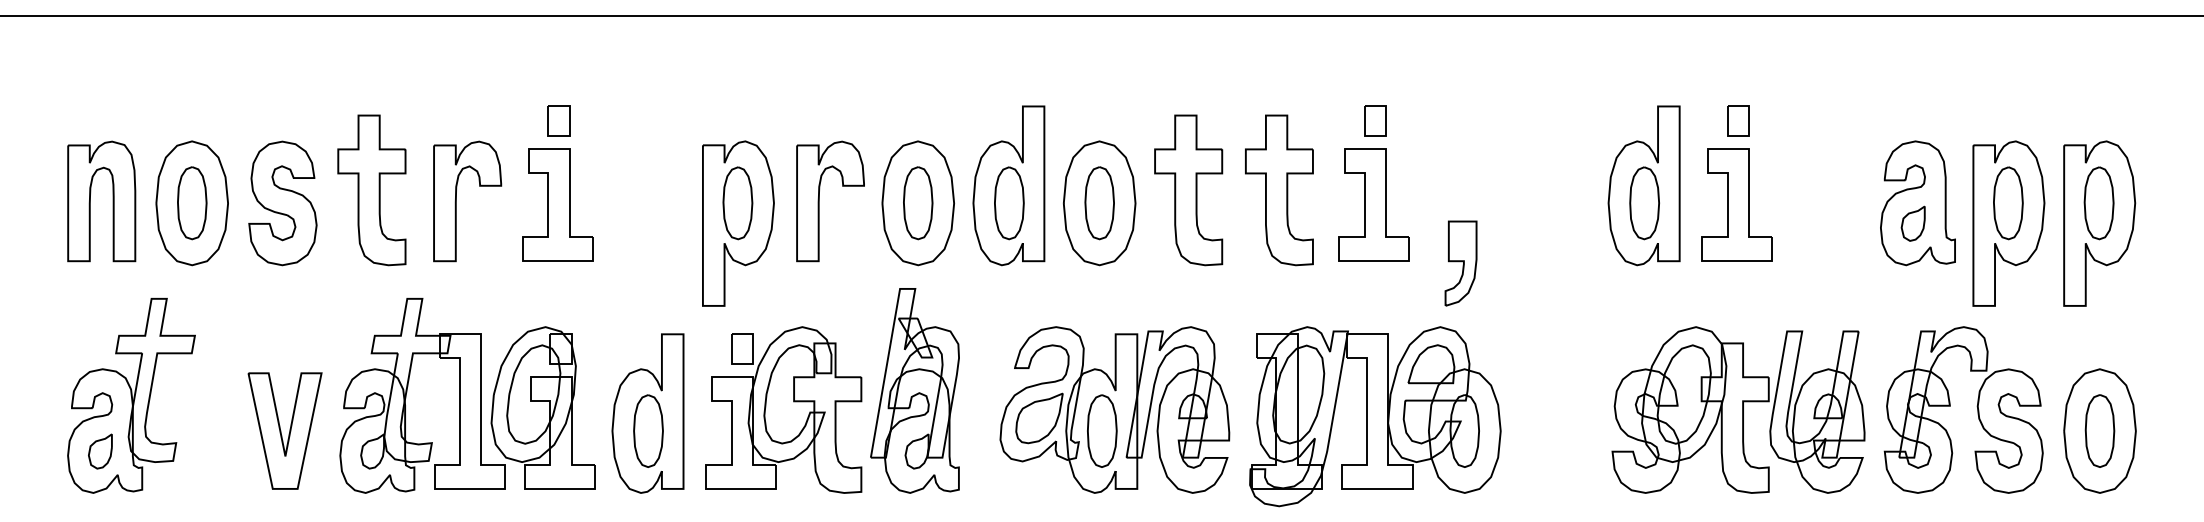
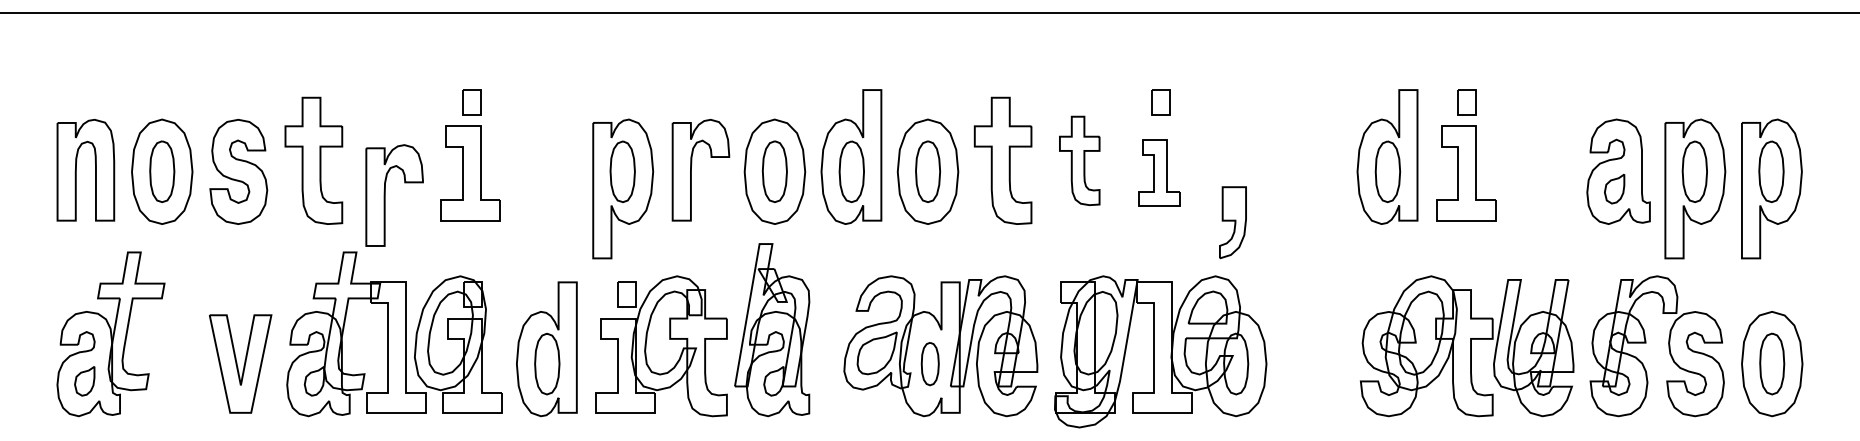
part: (1279, 190) -> (1079, 161), size x0.7
part: (456, 201) -> (385, 195), moved
part: (1373, 204) -> (1159, 172), size x0.7
part: (1102, 430) -> (930, 363), size x0.7

